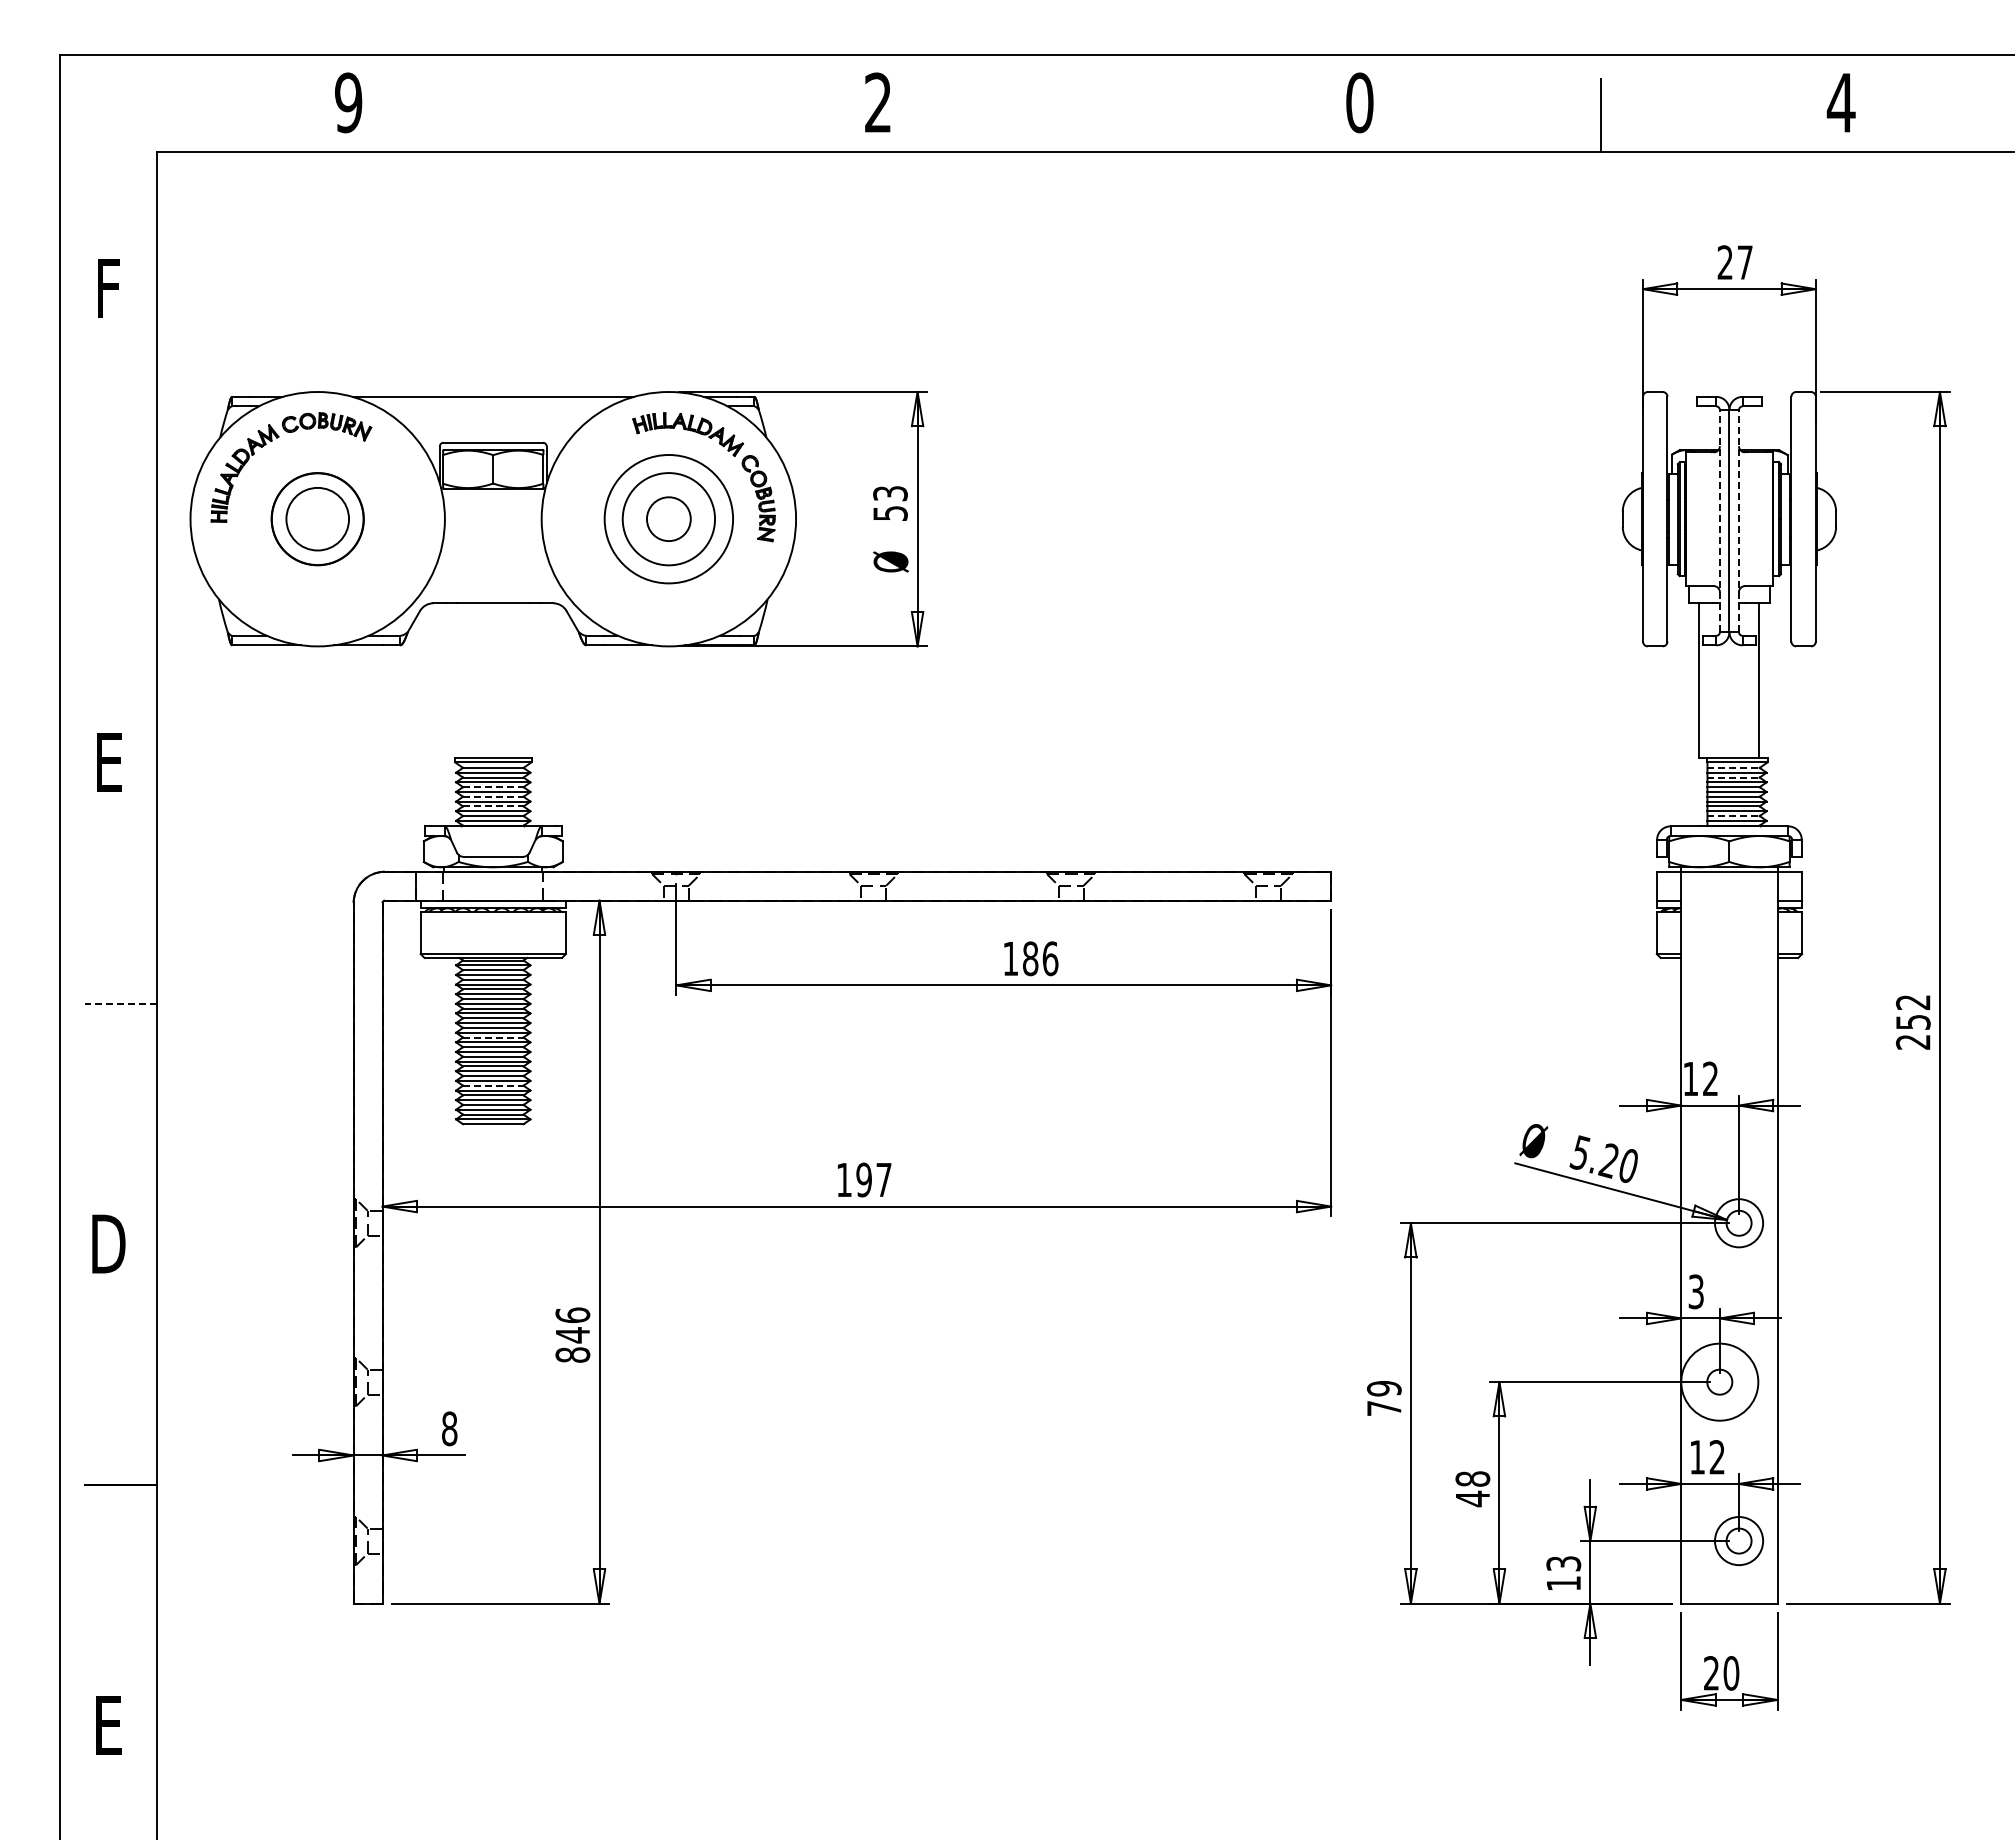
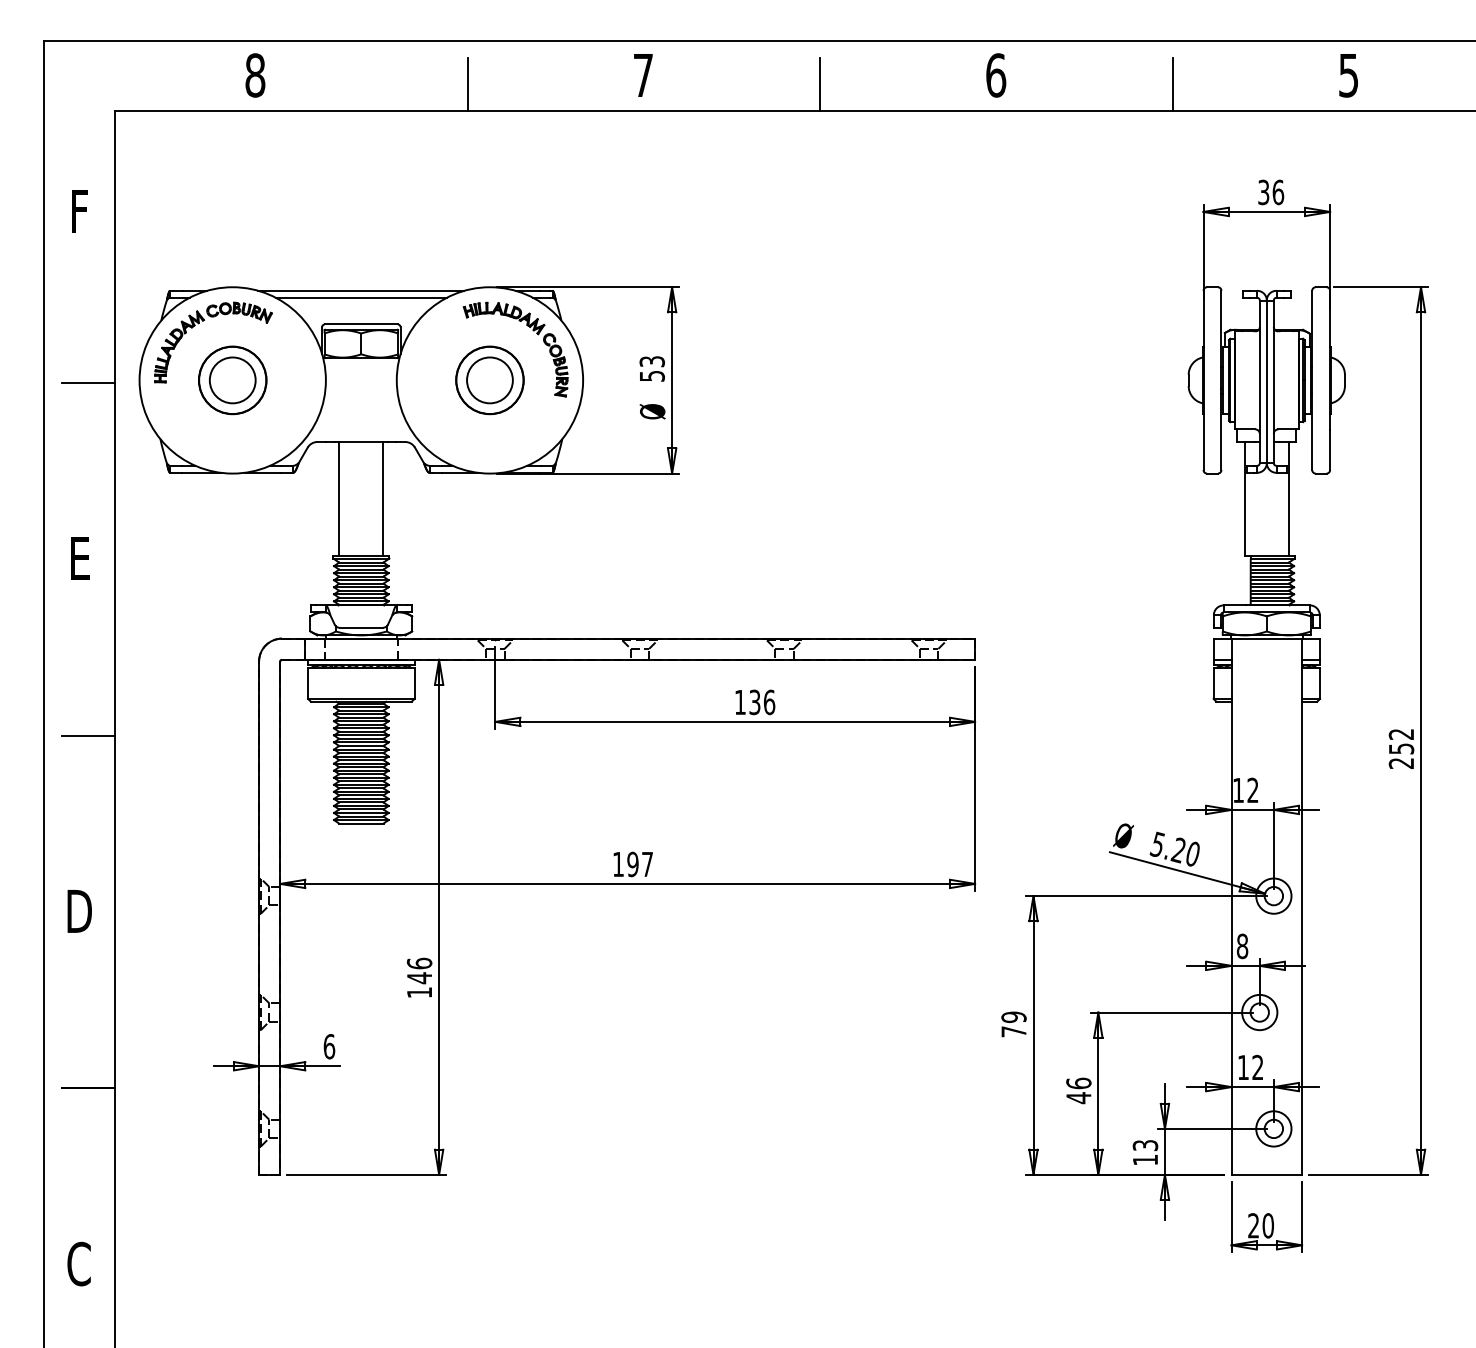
text: (348, 102) -> (255, 75), 9 -> 8
text: (877, 102) -> (642, 75), 2 -> 7
text: (1359, 102) -> (995, 75), 0 -> 6
text: (1840, 103) -> (1348, 75), 4 -> 5
line: (638, 115) -> (467, 84), added
line: (1119, 115) -> (820, 84), added
text: (1735, 262) -> (1271, 192), 27 -> 36
line: (493, 406) -> (361, 297), added
circle: (668, 518) -> (489, 379), size x1.43
circle: (668, 519) -> (489, 380), size x0.71
line: (1719, 520) -> (1259, 381), dashed -> solid
line: (1738, 520) -> (1273, 381), dashed -> solid
line: (120, 522) -> (88, 382), added
line: (463, 680) -> (339, 498), added
line: (523, 680) -> (383, 498), added
line: (1734, 767) -> (1270, 562), dashed -> solid
line: (1734, 777) -> (1270, 569), dashed -> solid
line: (493, 787) -> (361, 576), dashed -> solid
line: (493, 796) -> (361, 583), dashed -> solid
line: (493, 806) -> (361, 590), dashed -> solid
line: (1734, 816) -> (1270, 598), dashed -> solid
text: (1030, 958) -> (754, 702), 186 -> 136
line: (120, 1003) -> (88, 735), dashed -> solid
line: (493, 1037) -> (361, 760), dashed -> solid
line: (493, 1085) -> (361, 795), dashed -> solid
text: (1696, 1291) -> (1242, 946), 3 -> 8
text: (572, 1354) -> (419, 992), 846 -> 146
circle: (1719, 1382) -> (1259, 1012), size x0.62
text: (449, 1428) -> (329, 1046), 8 -> 6
text: (1472, 1478) -> (1078, 1083), 48 -> 46
text: (107, 1725) -> (78, 1264), E -> C

